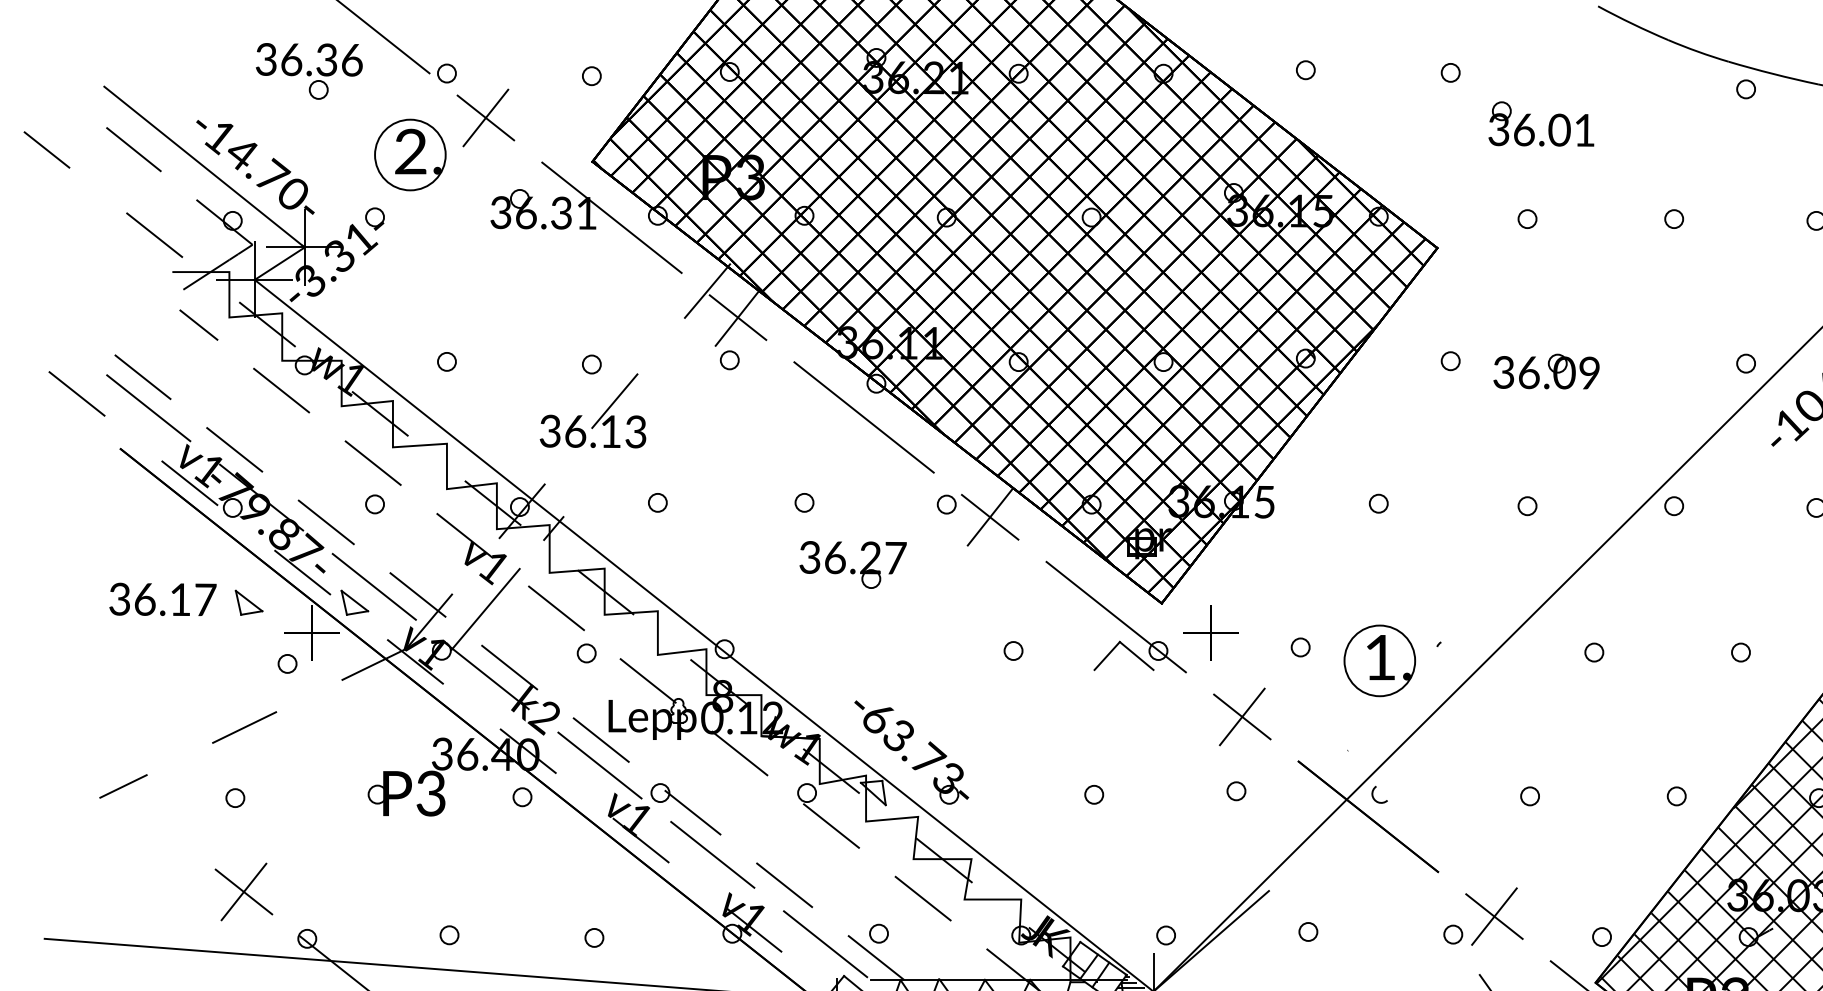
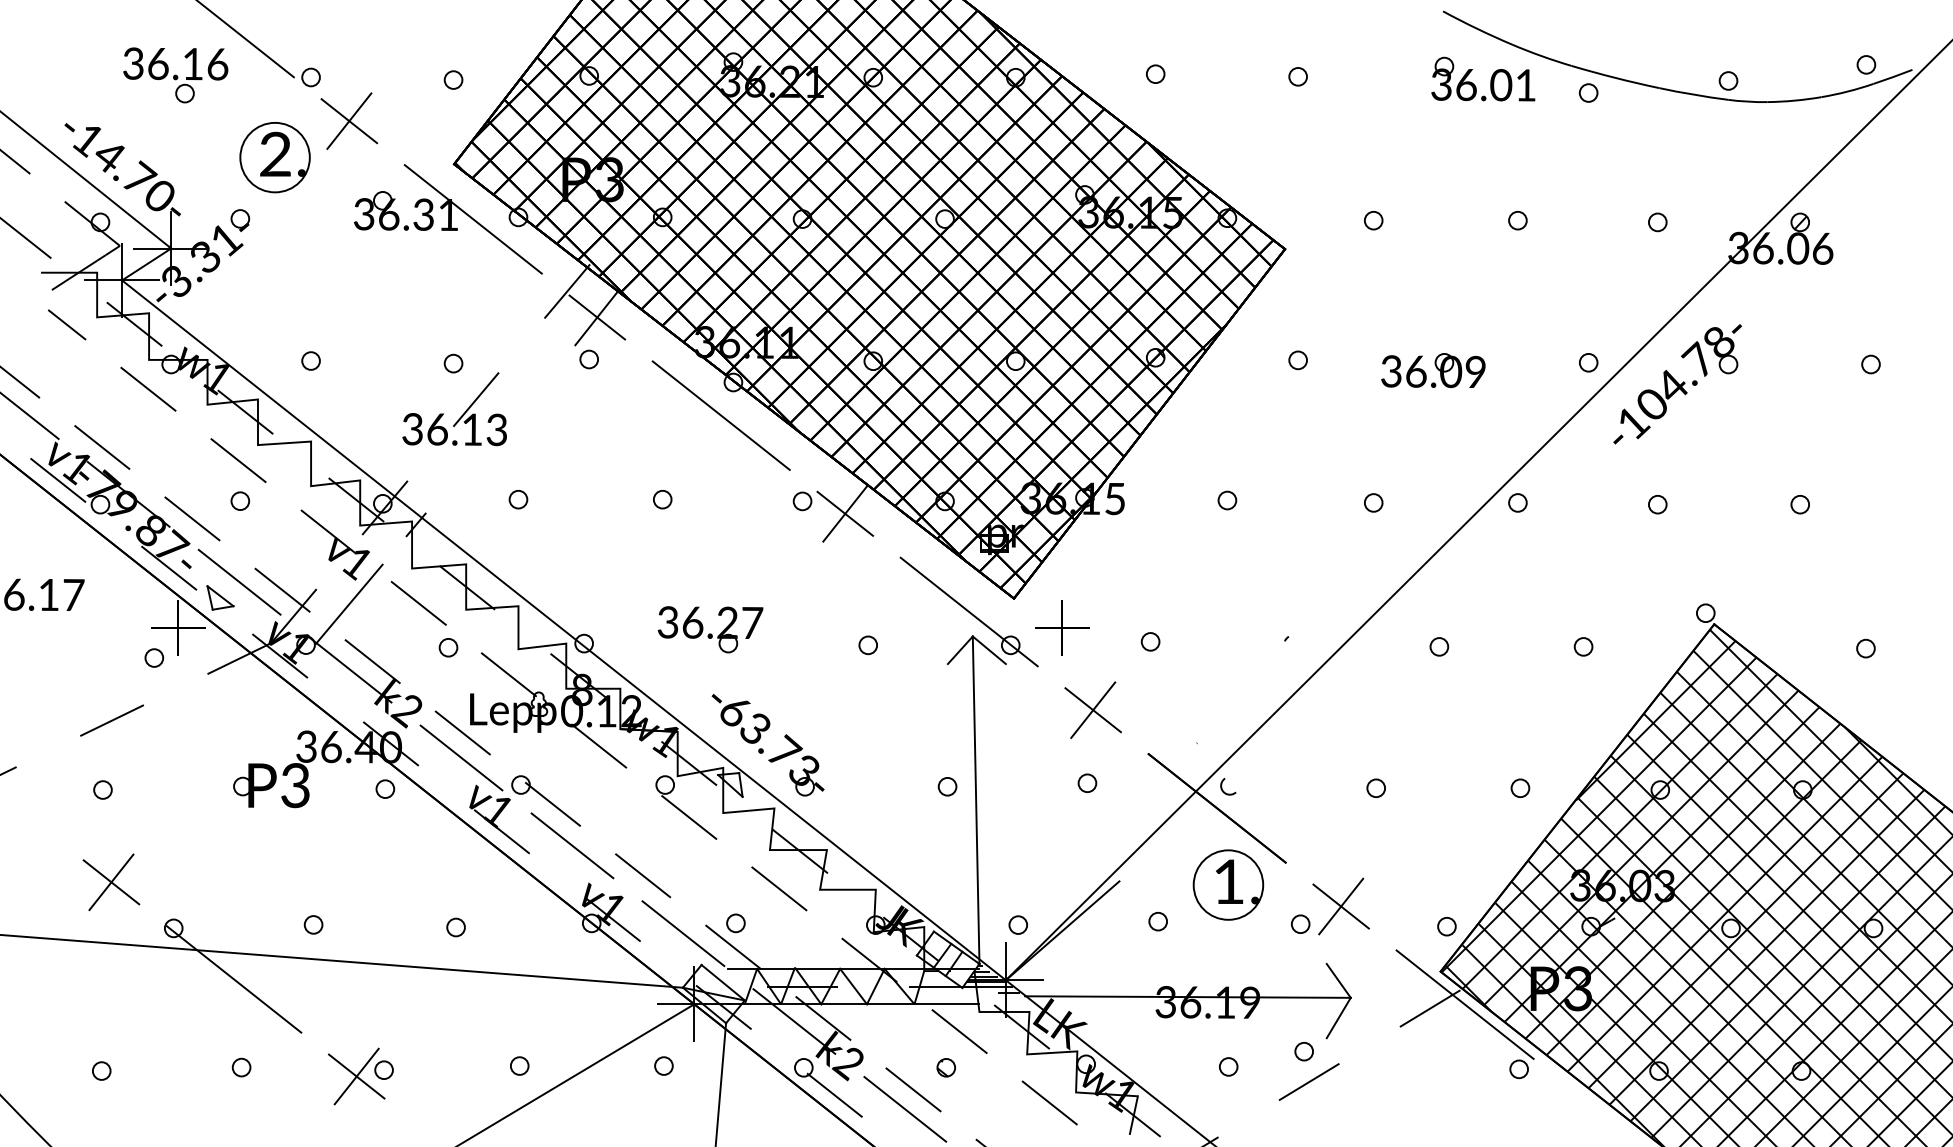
text: (326, 60) -> (192, 64), 36.36 -> 36.16
part: (1548, 124) -> (1490, 79), moved
part: (1546, 371) -> (1433, 370), moved
part: (853, 564) -> (710, 629), moved
part: (249, 602) -> (116, 597), removed
part: (1379, 660) -> (1228, 884), moved
line: (1122, 807) -> (975, 799), added

